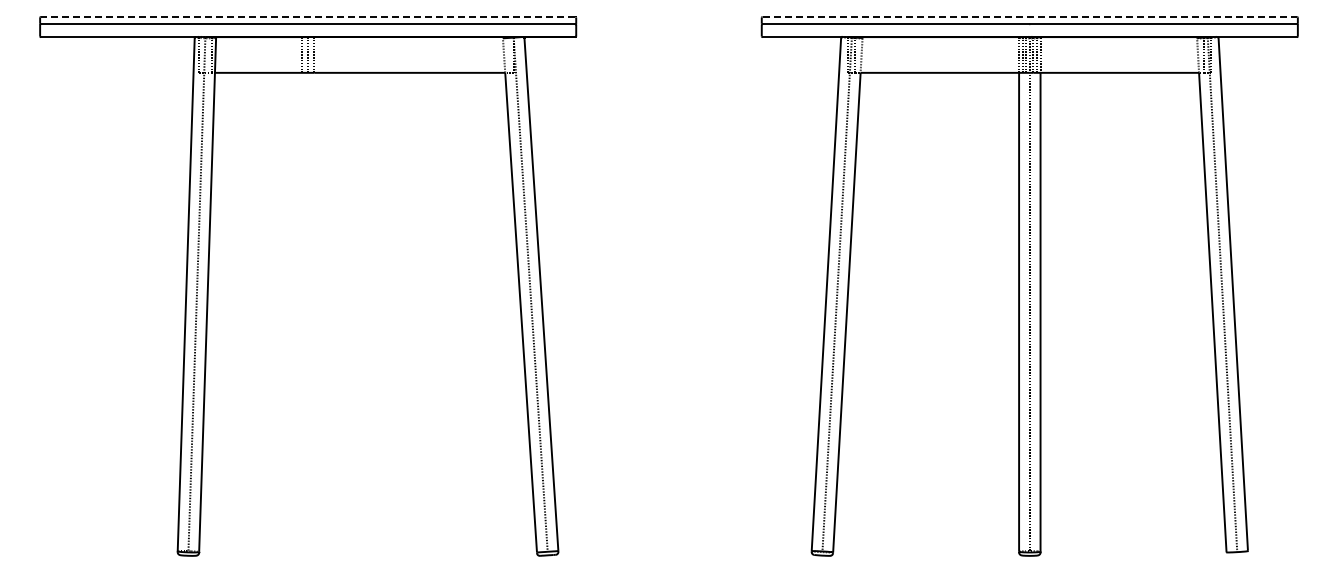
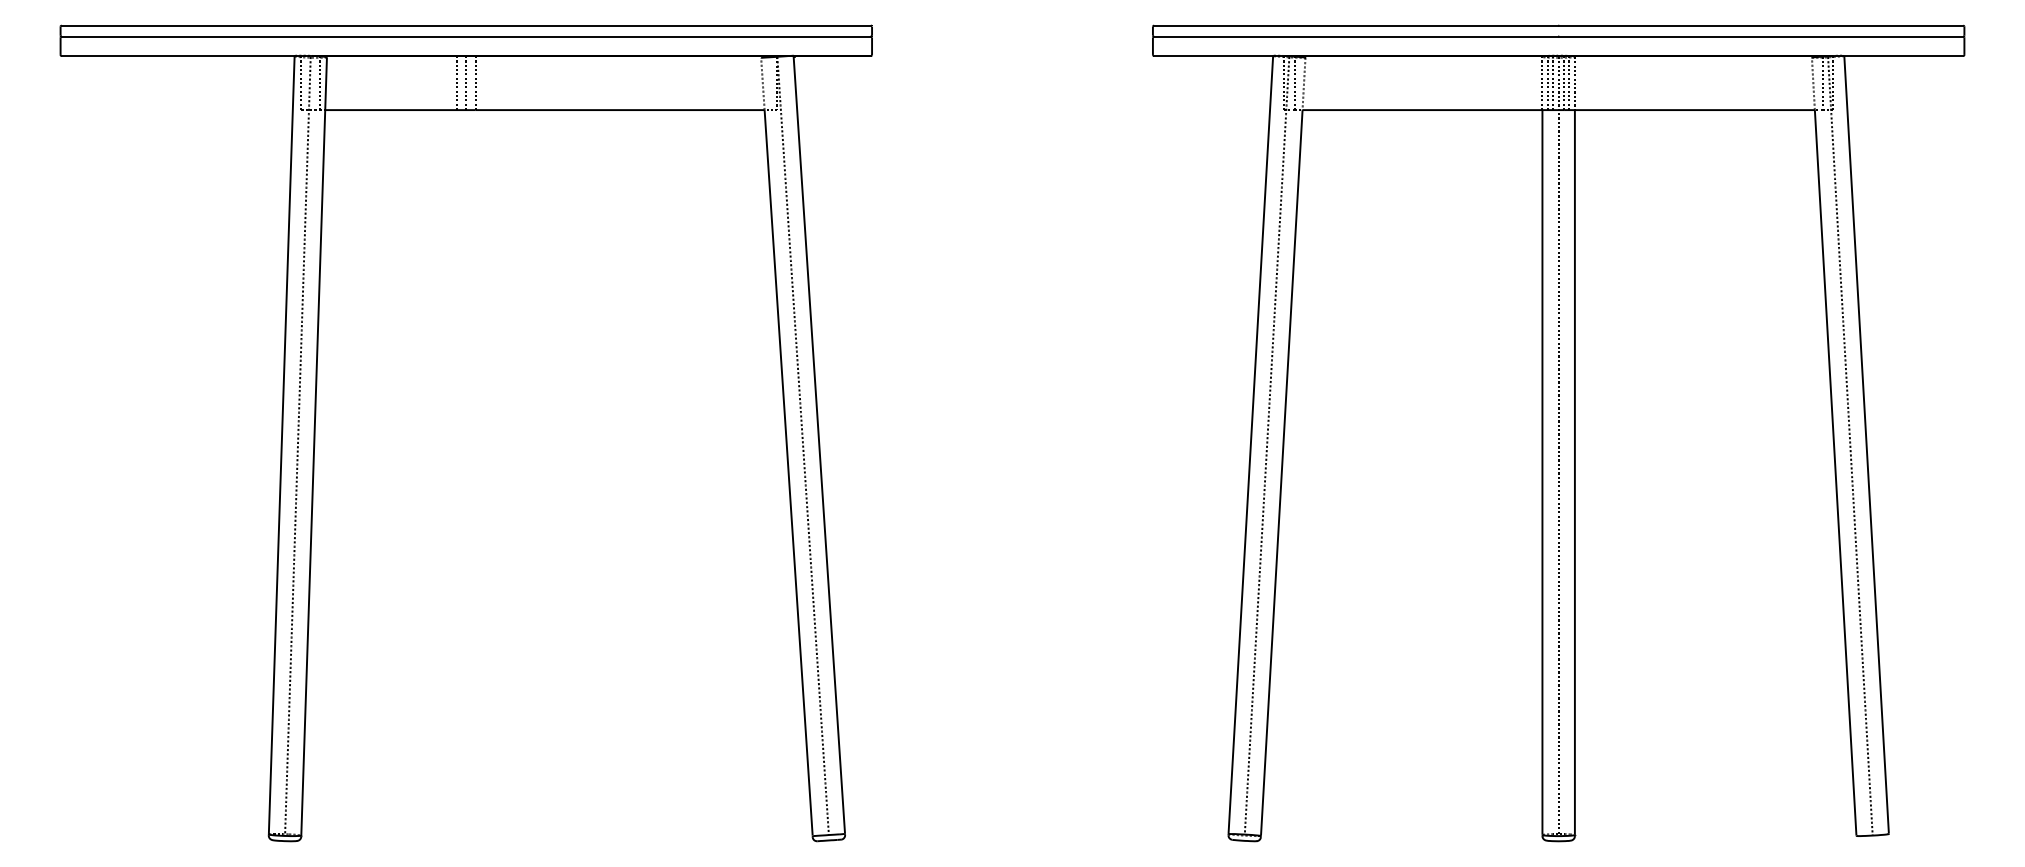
line: (307, 17) -> (465, 26), dashed -> solid
line: (1030, 17) -> (1559, 26), dashed -> solid

